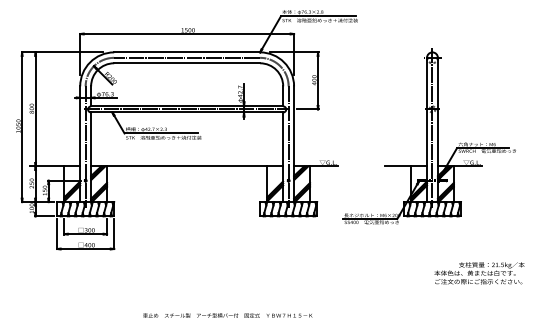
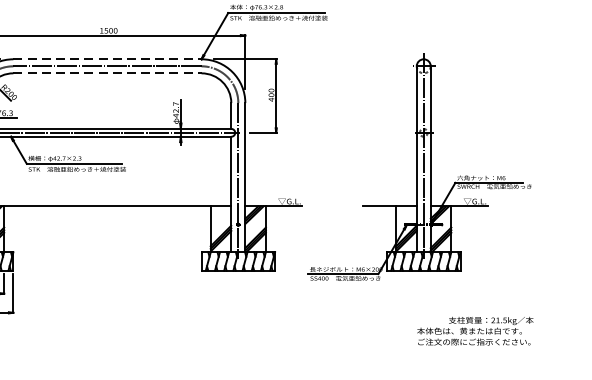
line: (187, 52) -> (107, 59), solid -> dashed
line: (187, 63) -> (107, 73), solid -> dashed
text: (479, 273) -> (475, 331), moved

